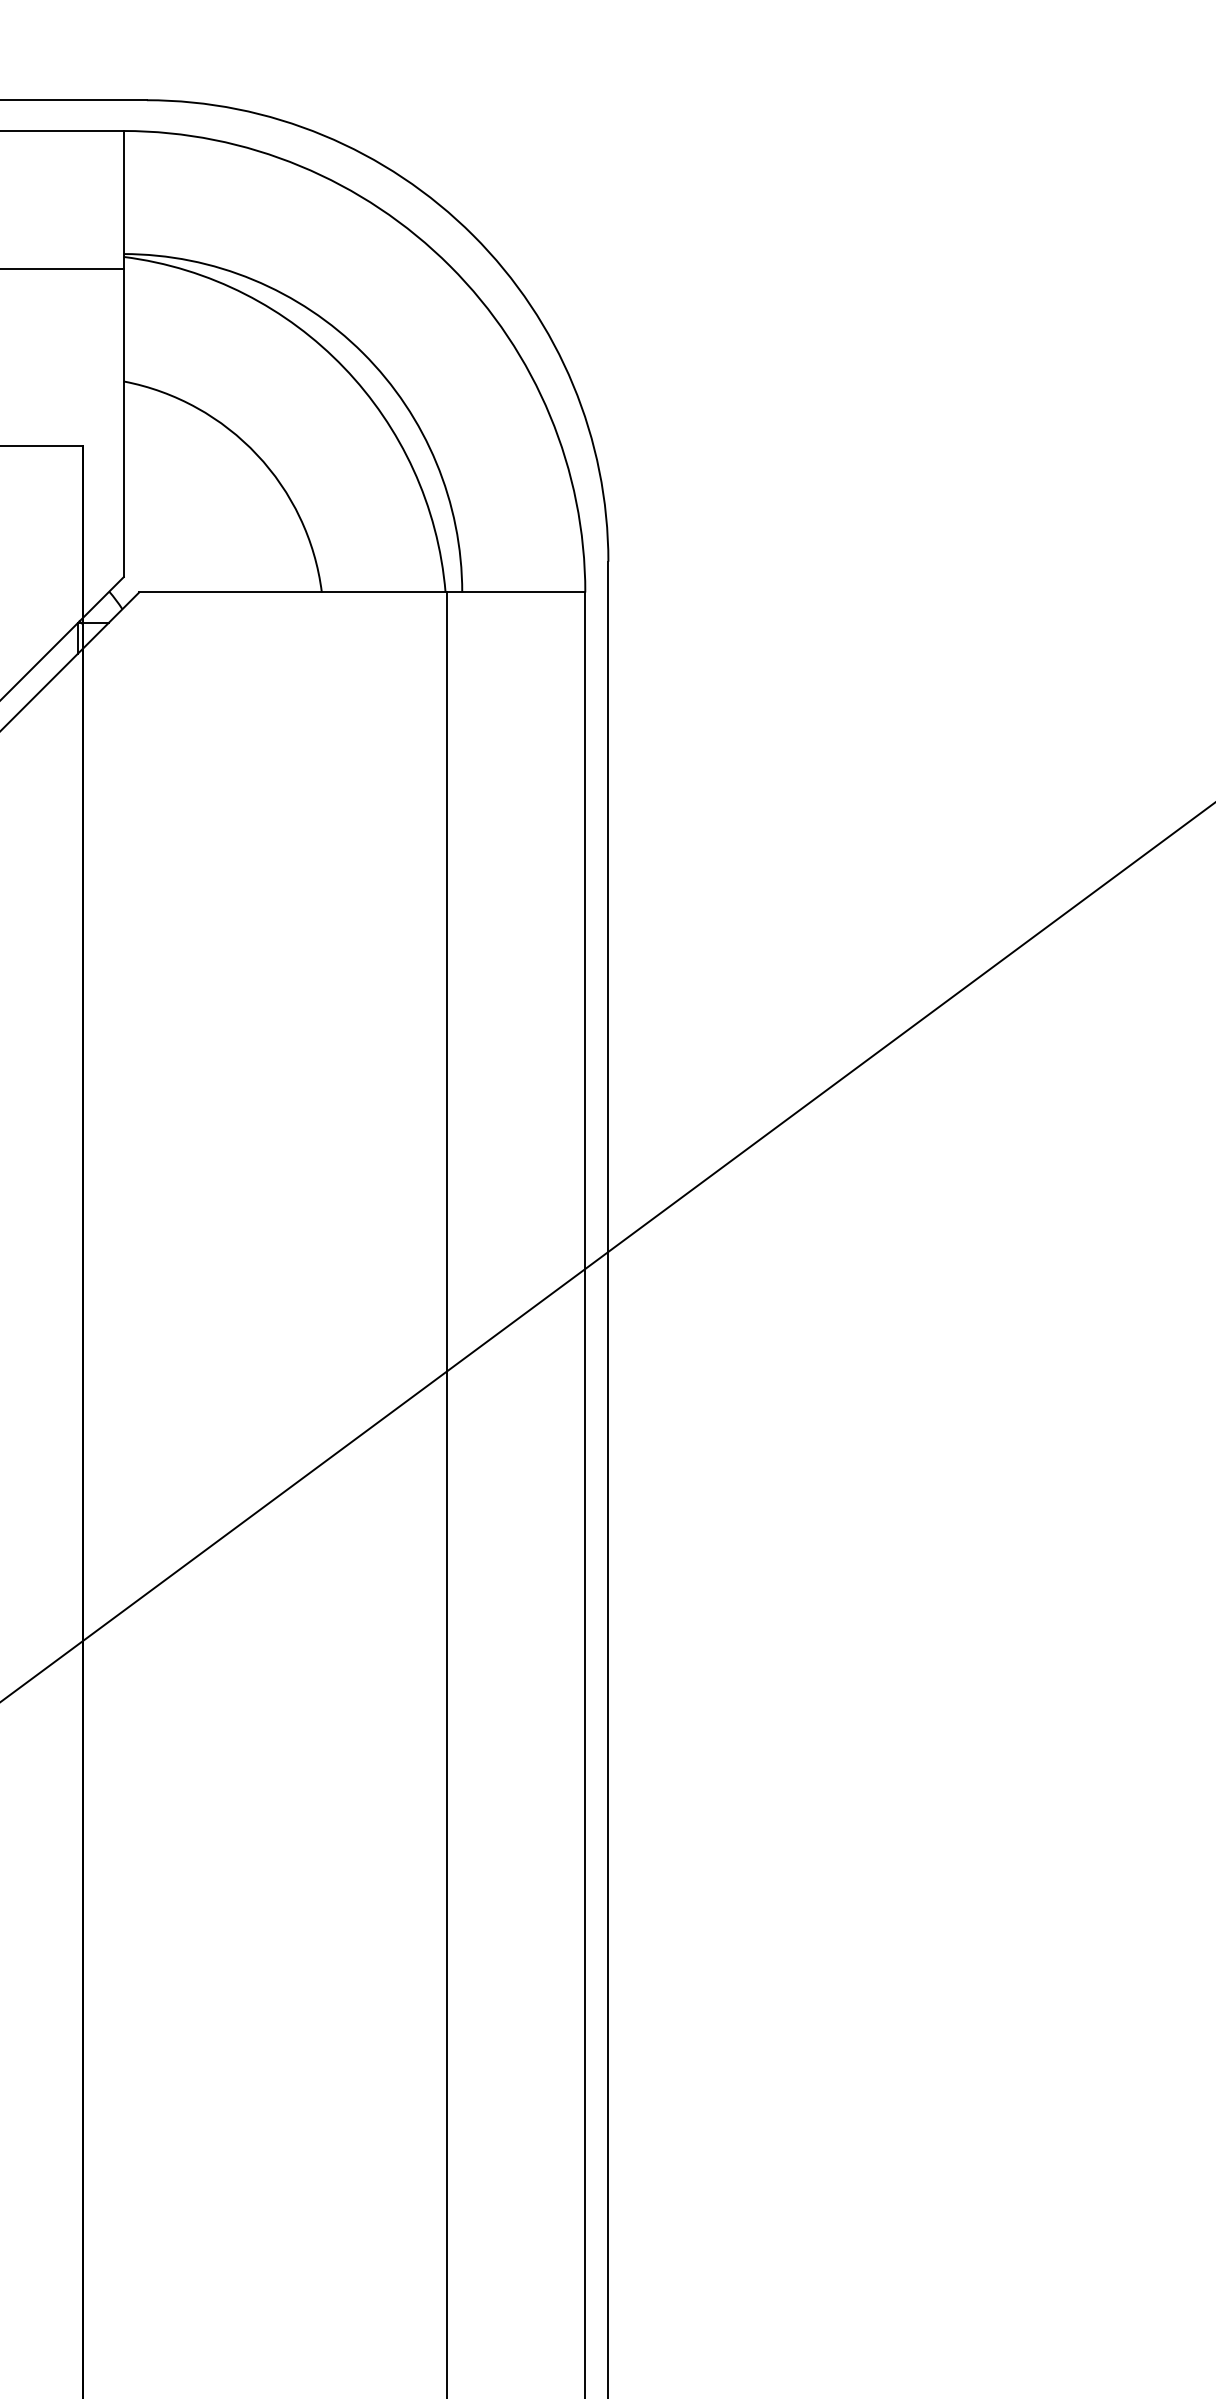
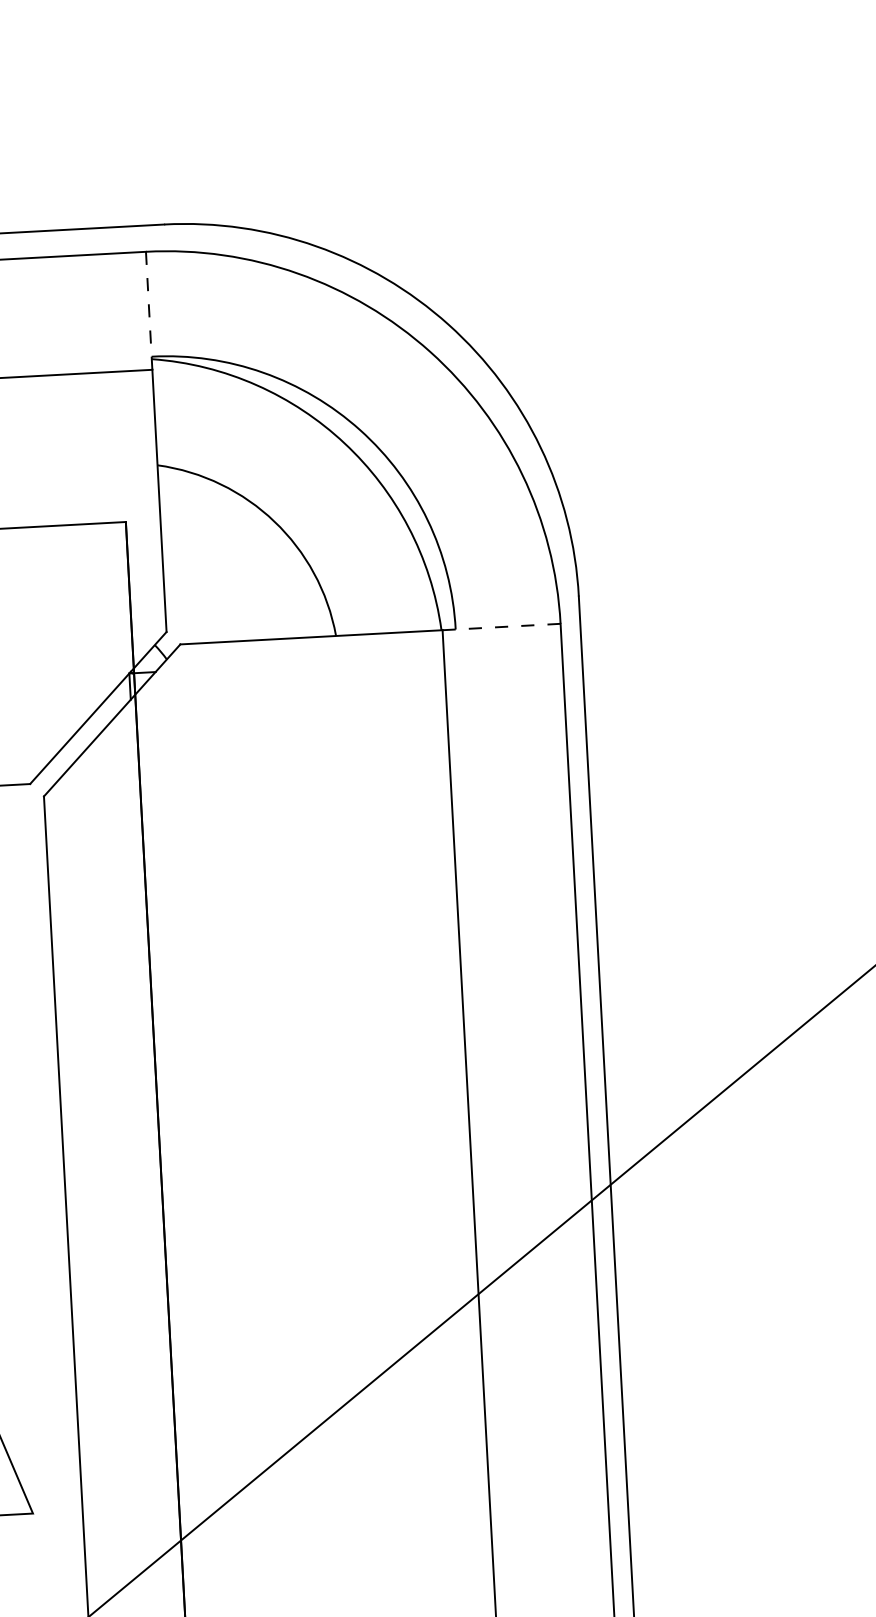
line: (123, 199) -> (148, 310), solid -> dashed
line: (516, 592) -> (501, 627), solid -> dashed

